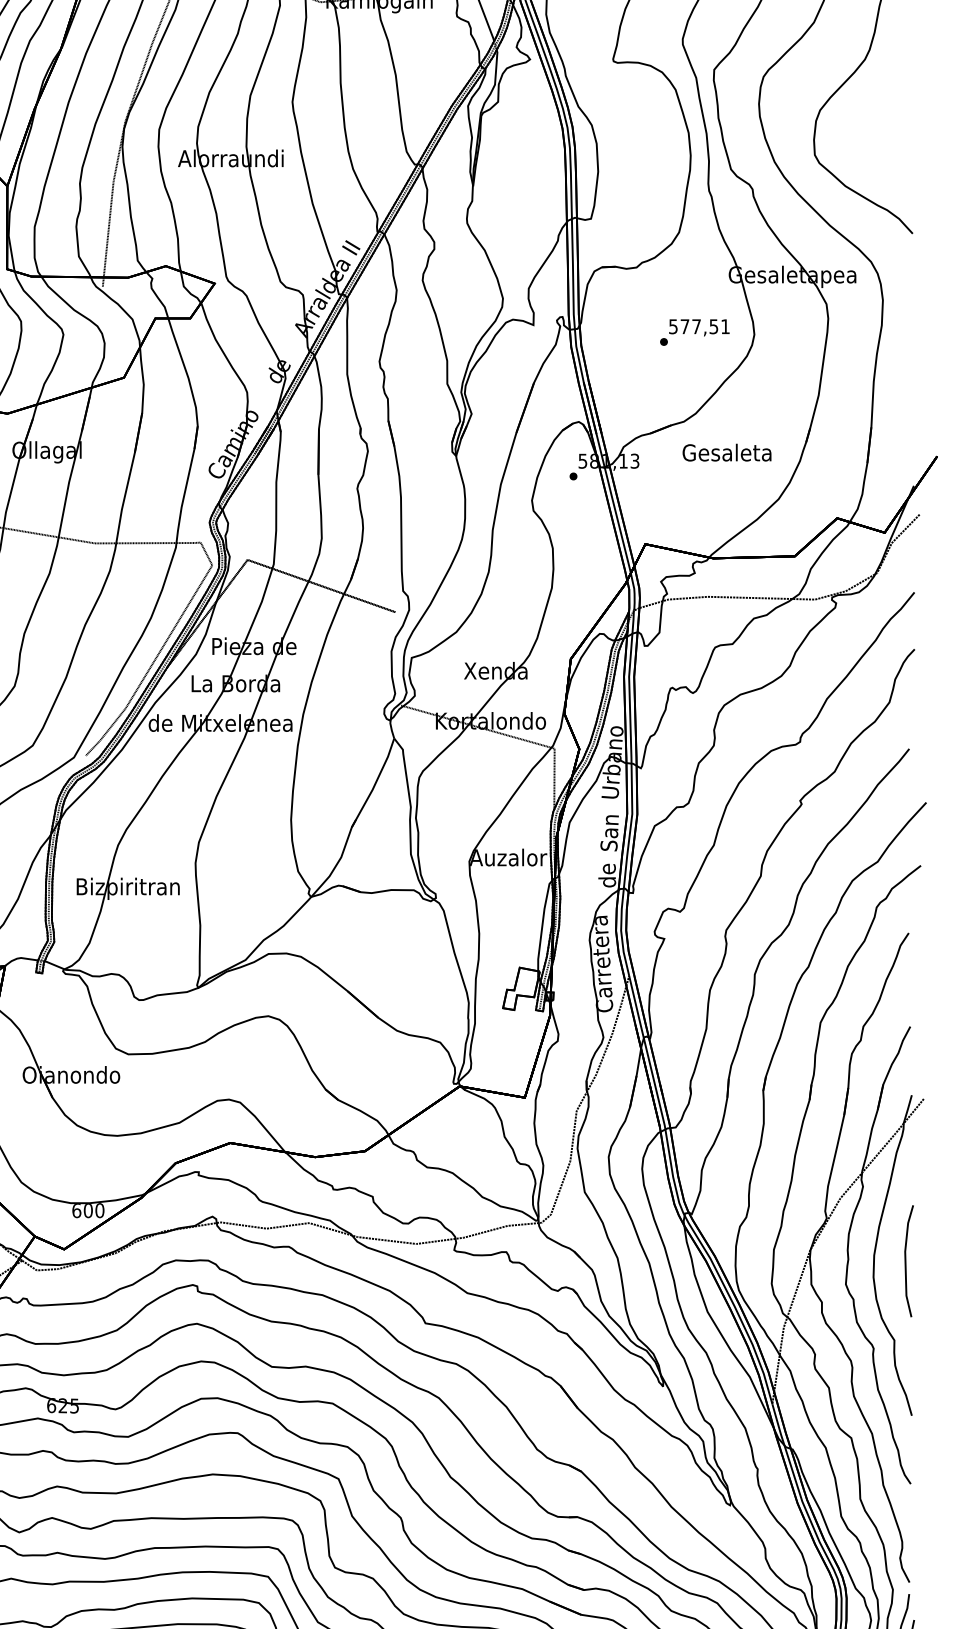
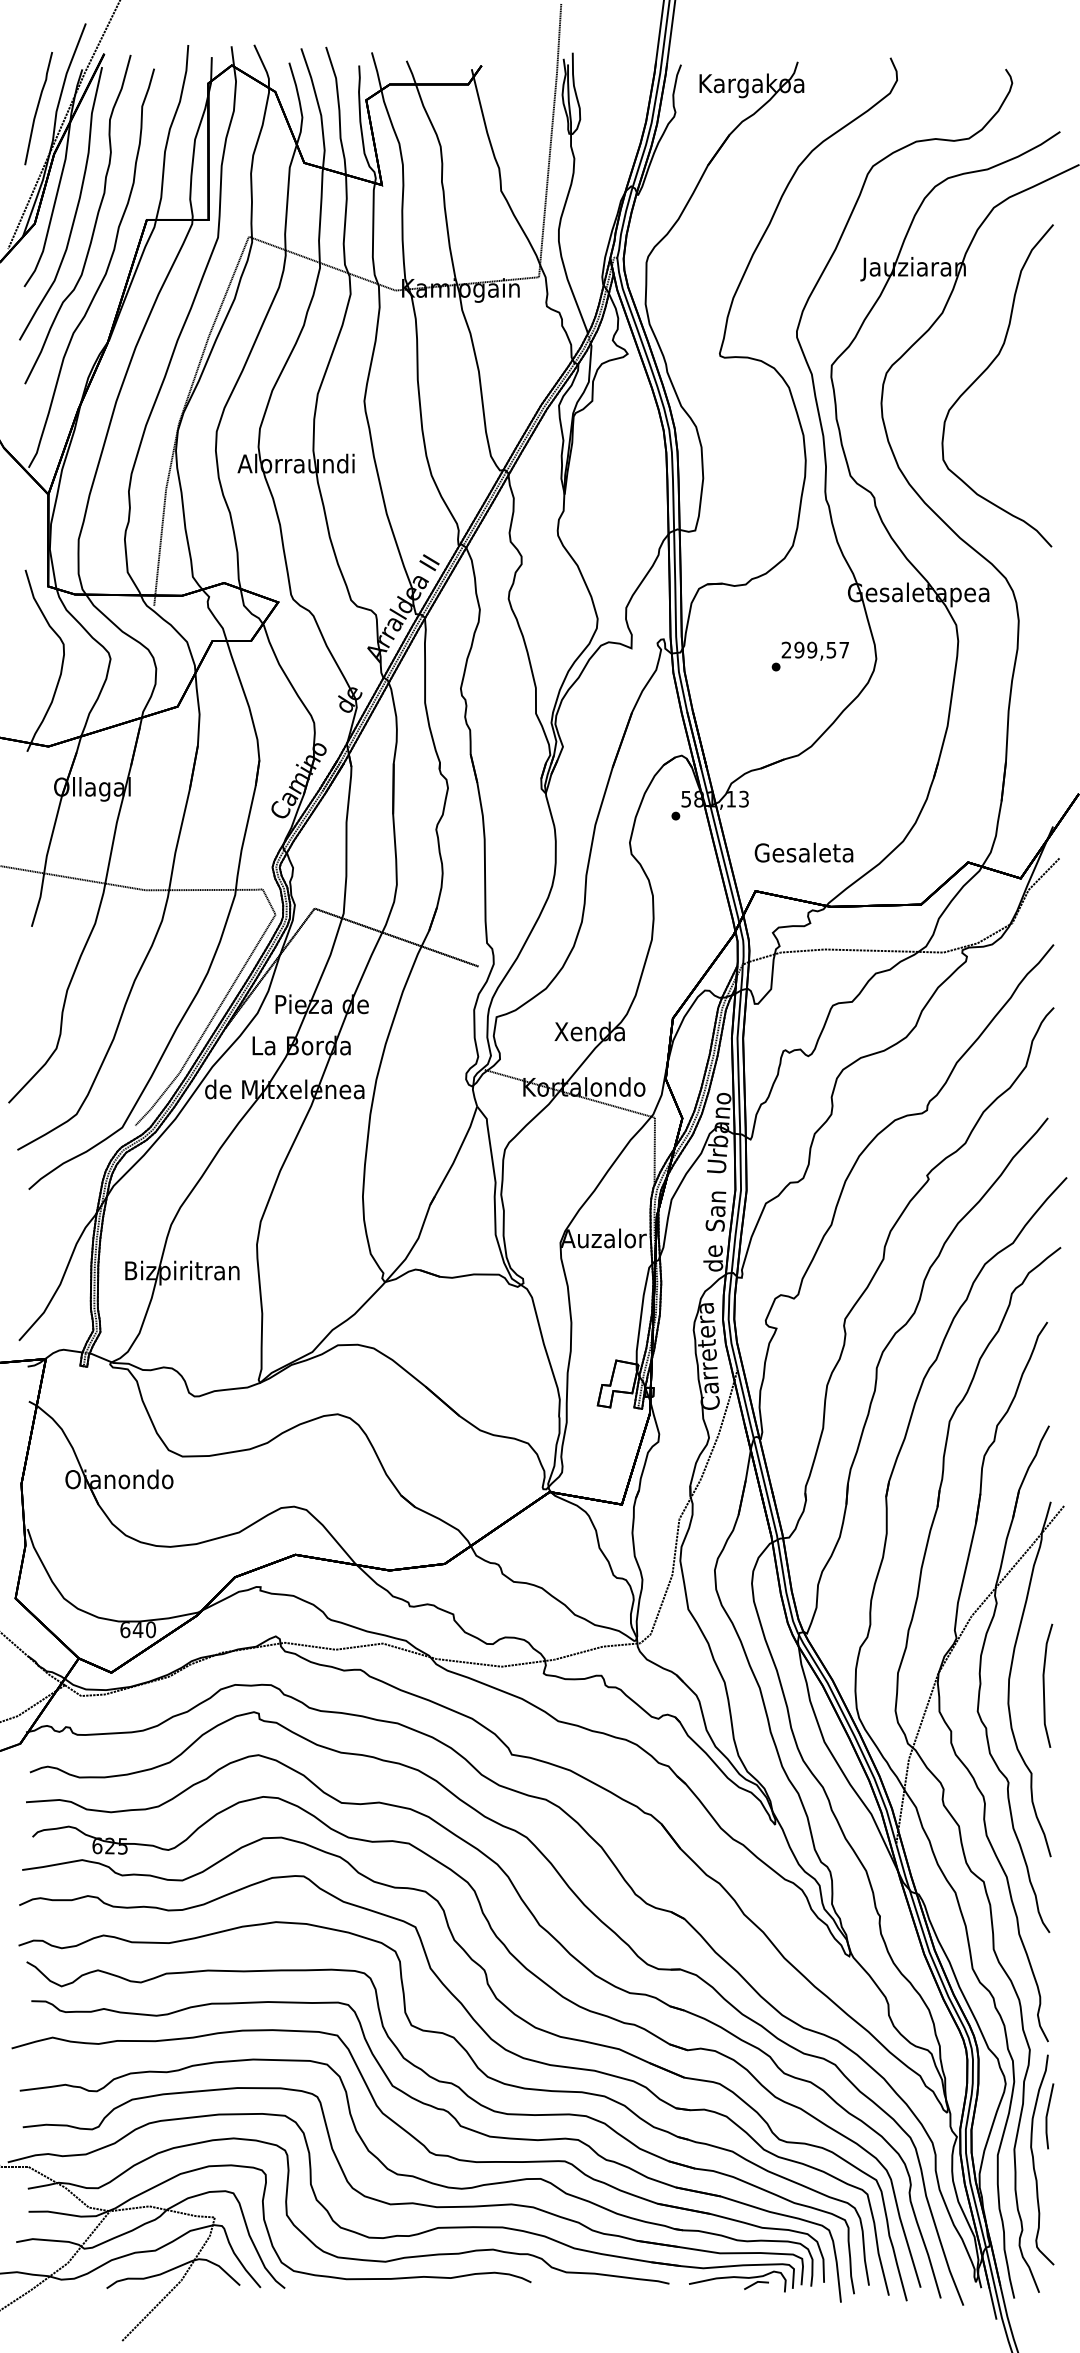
text: (698, 326) -> (814, 649), 577,51 -> 299,57
text: (726, 452) -> (803, 852), moved
text: (87, 1211) -> (137, 1630), 600 -> 640

